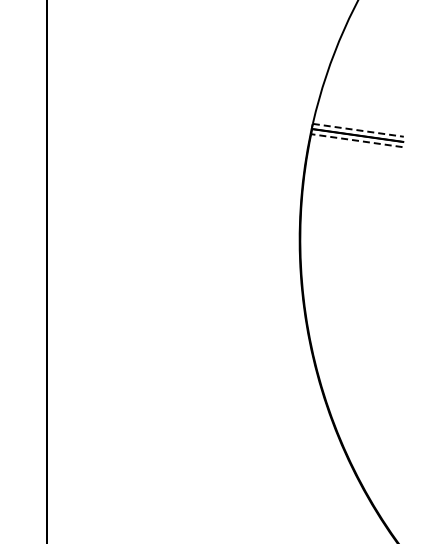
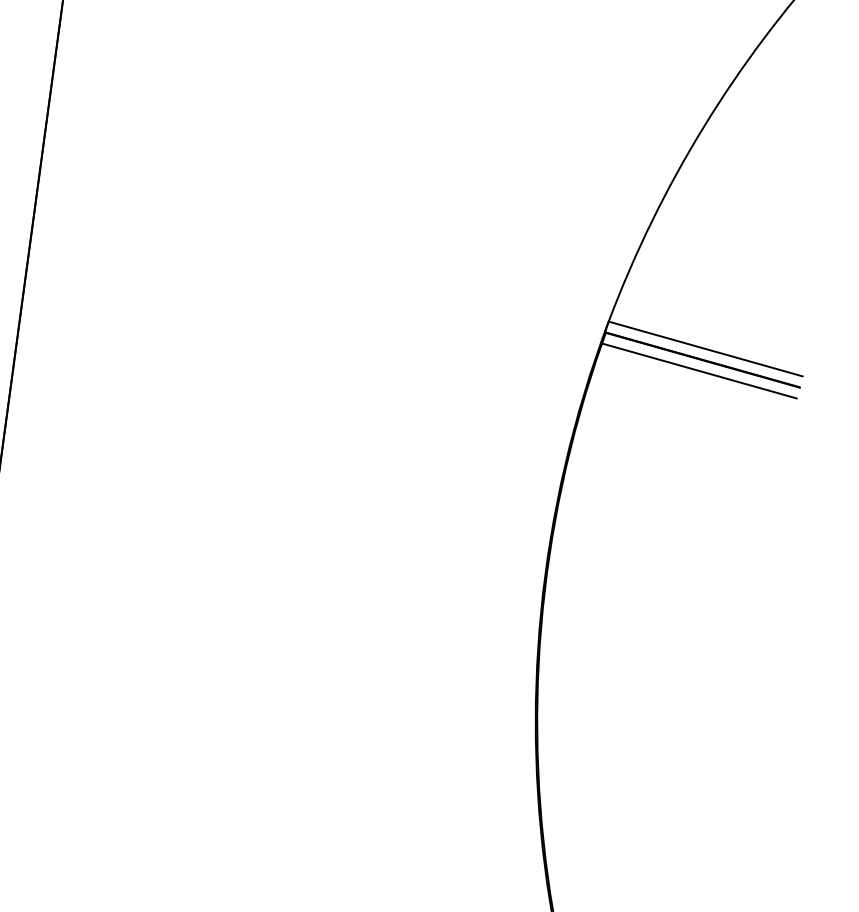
line: (358, 130) -> (705, 349), dashed -> solid
line: (356, 140) -> (698, 370), dashed -> solid

